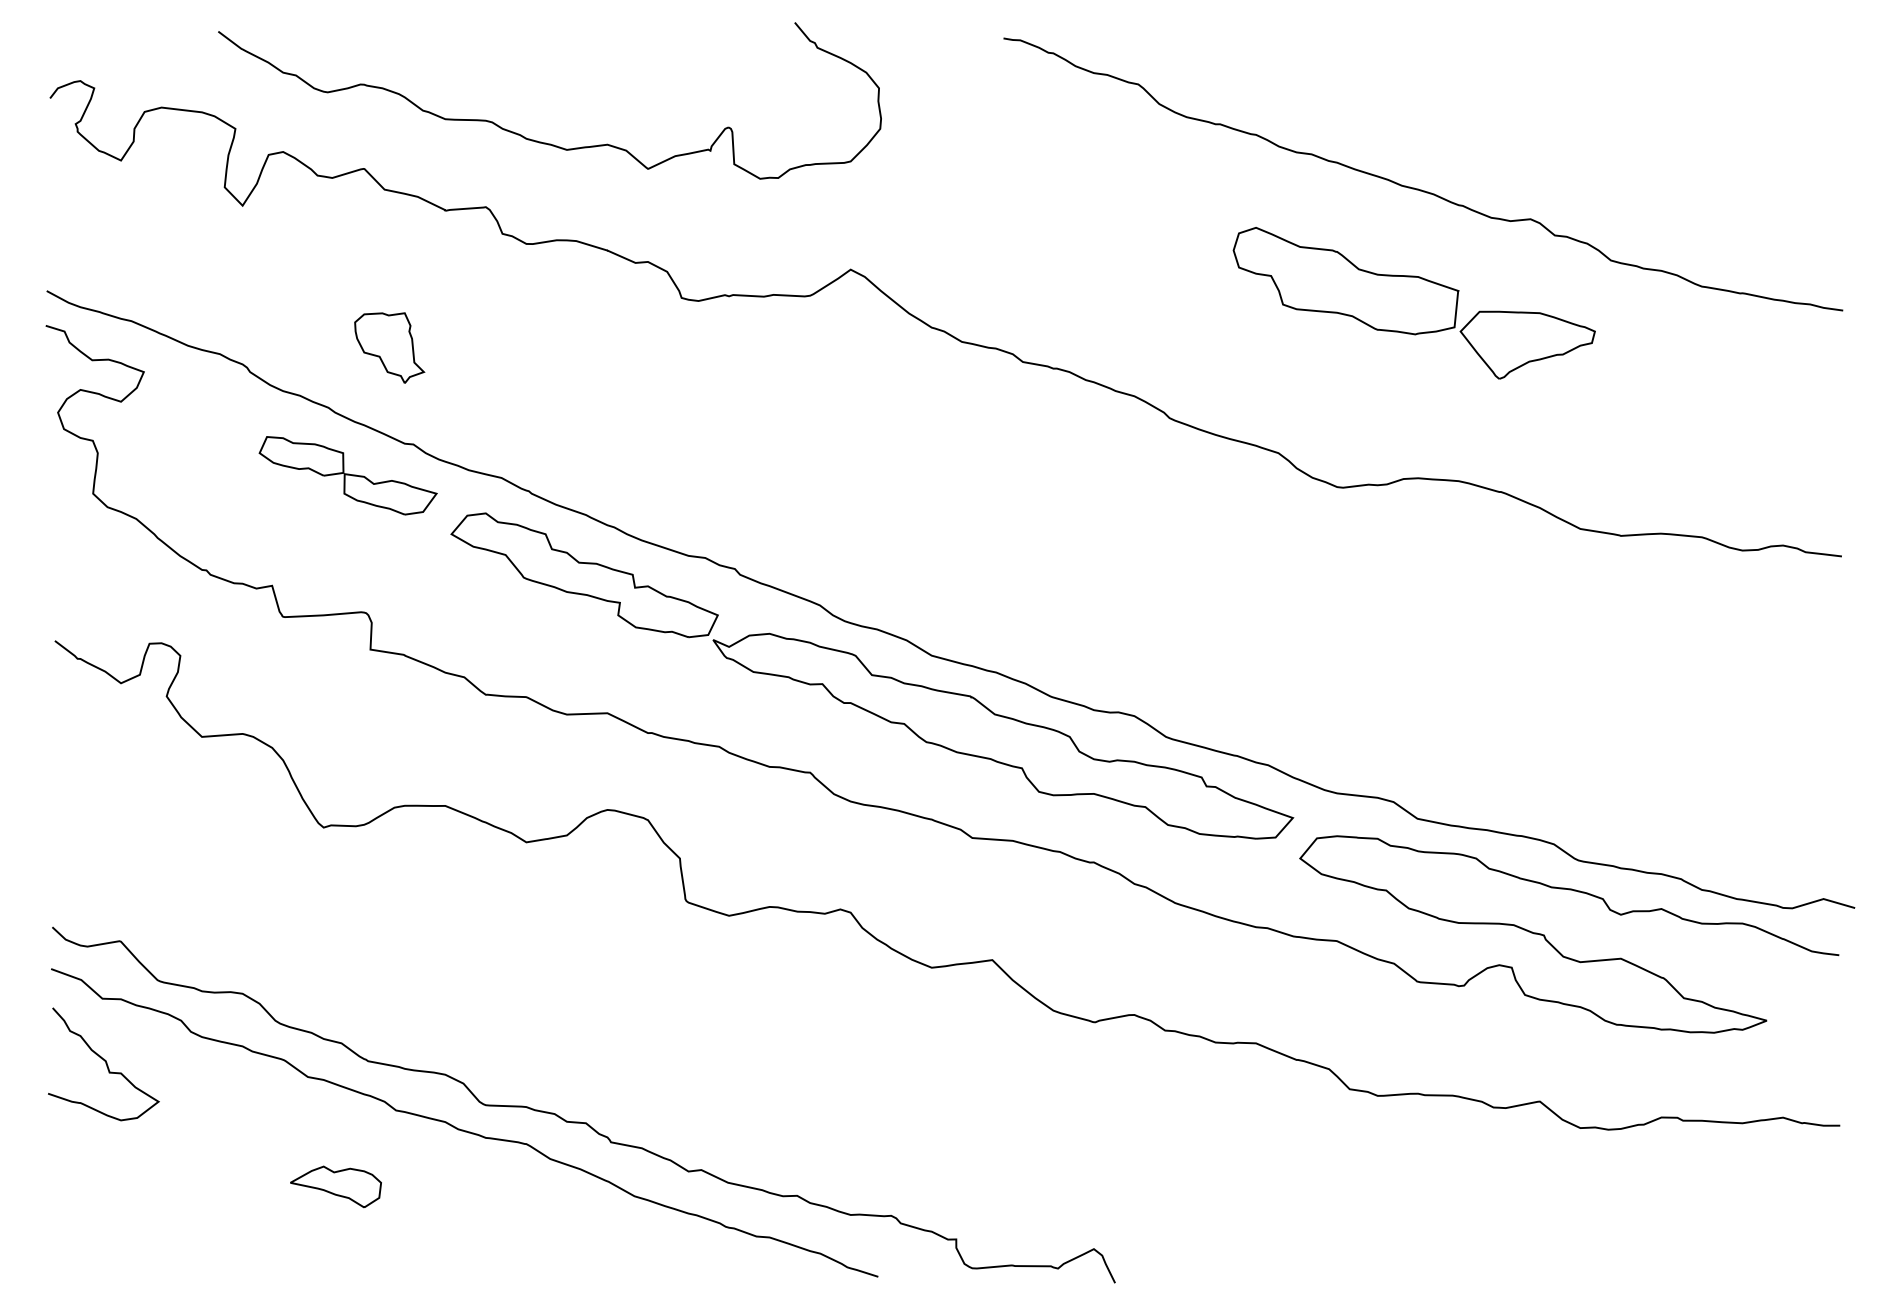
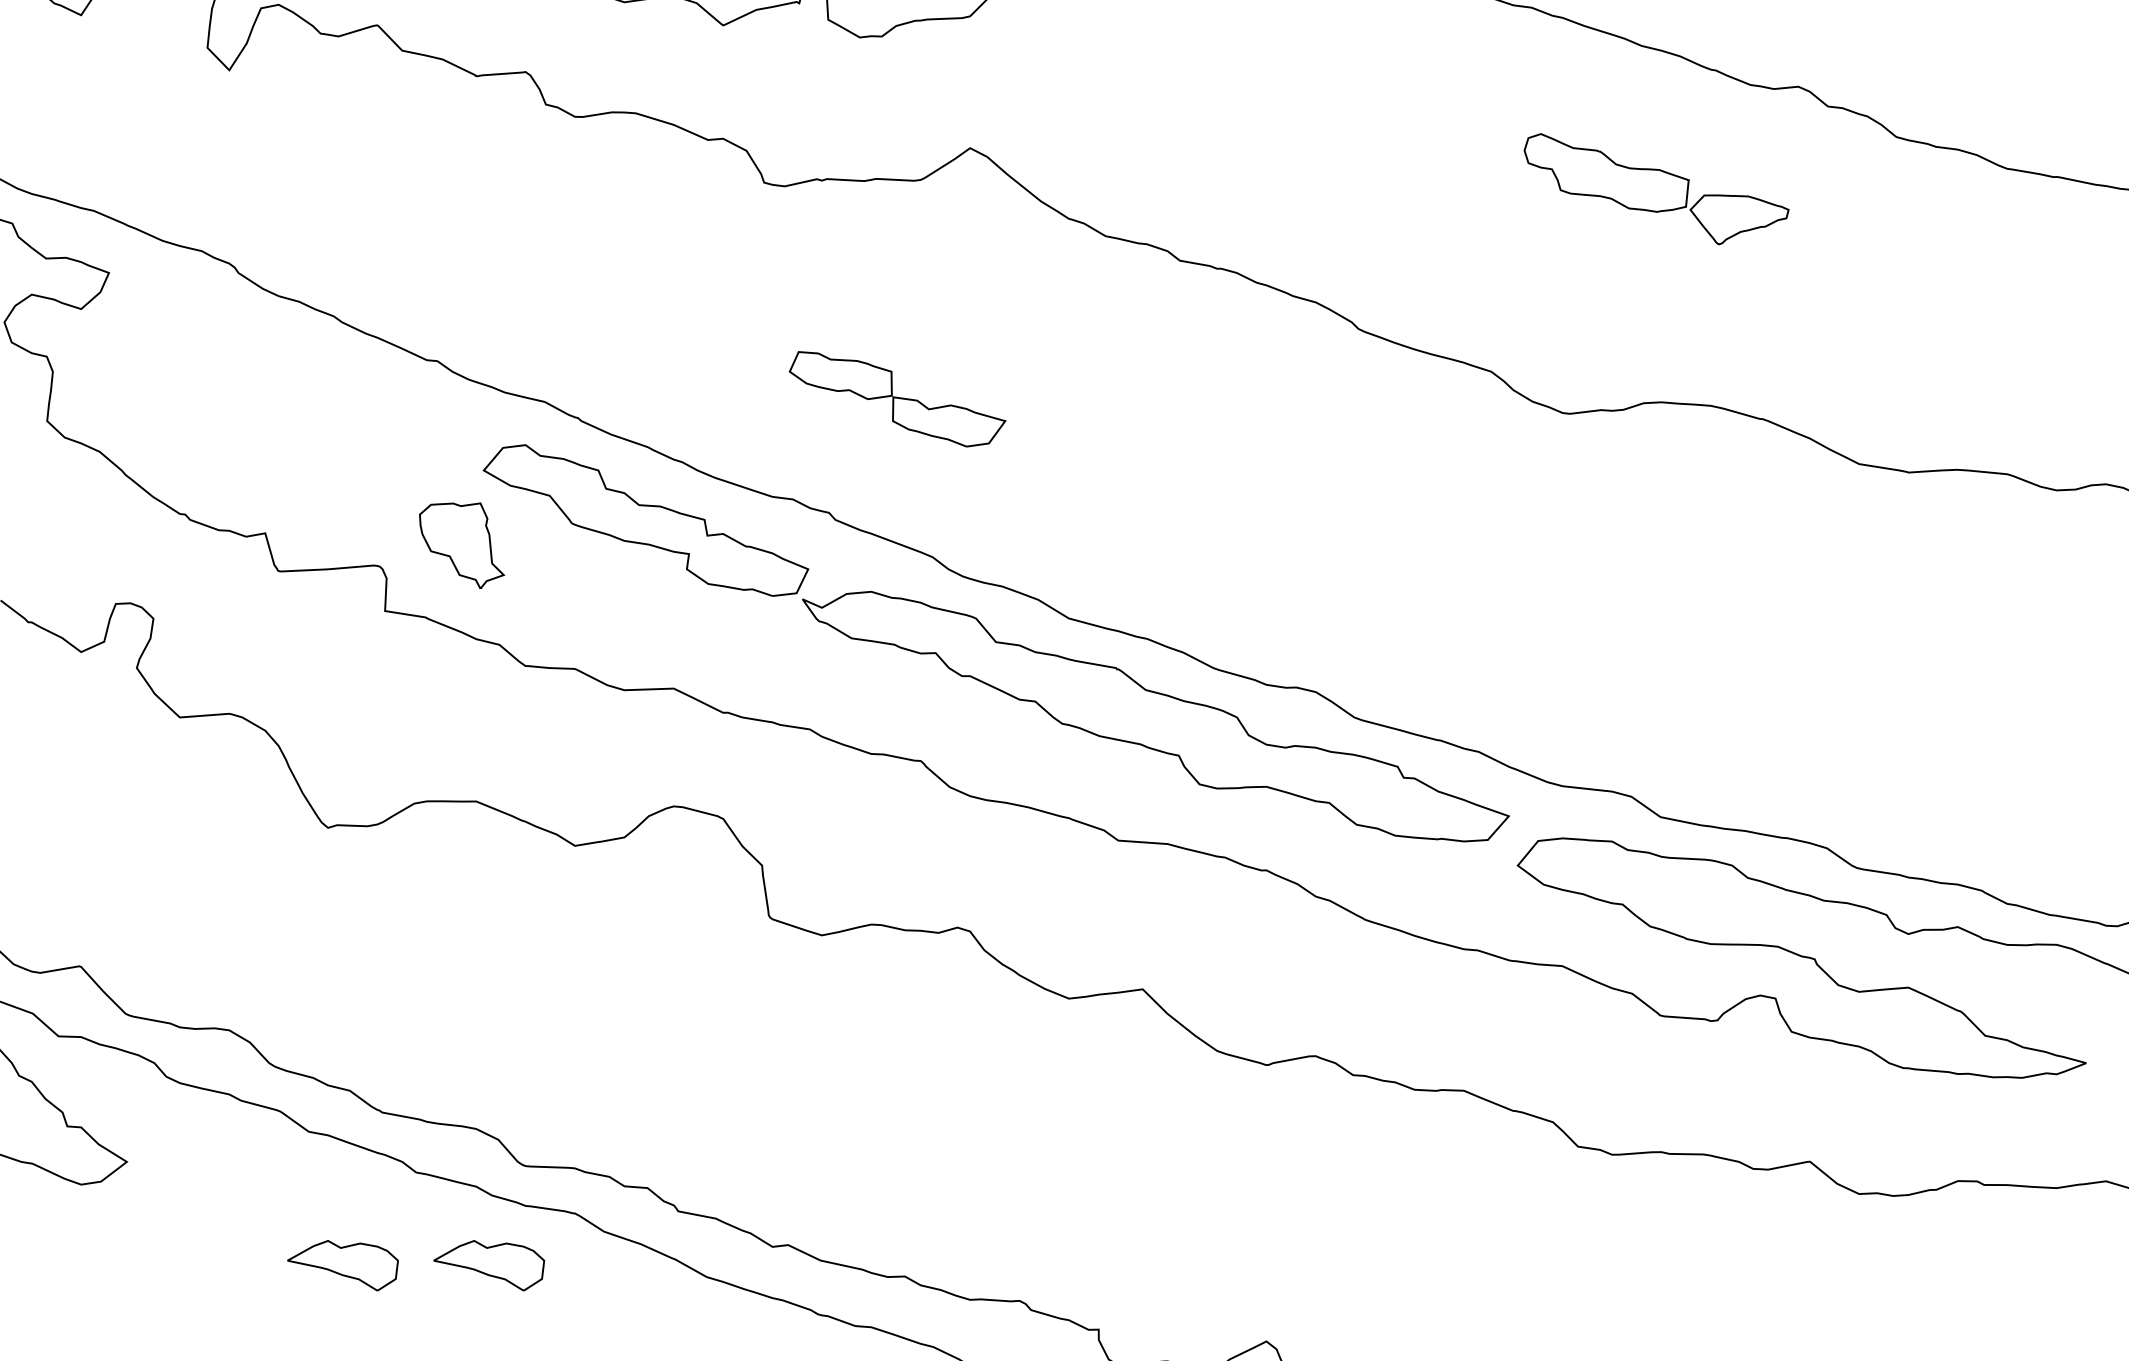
part: (1413, 303) -> (1655, 189), size x0.6
part: (389, 347) -> (461, 545), moved
part: (347, 475) -> (896, 398), moved
part: (455, 1186) -> (488, 1265), added

